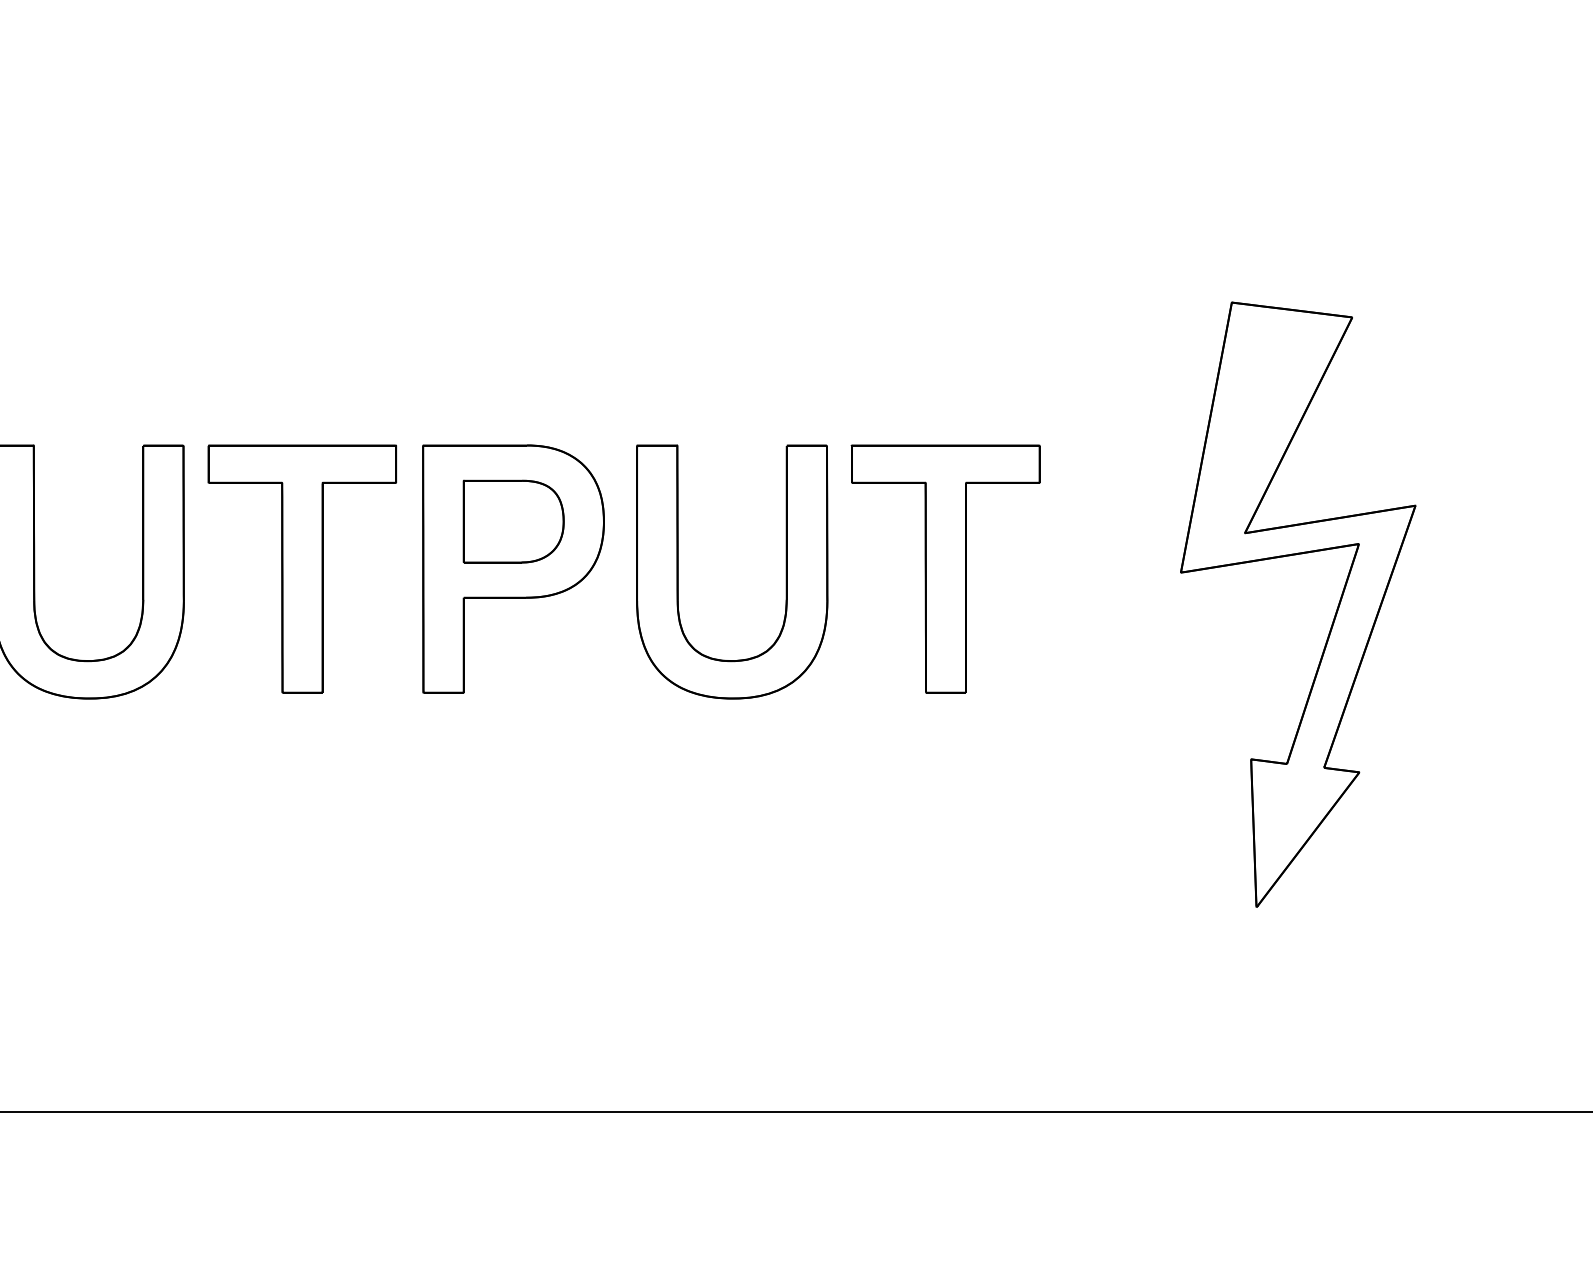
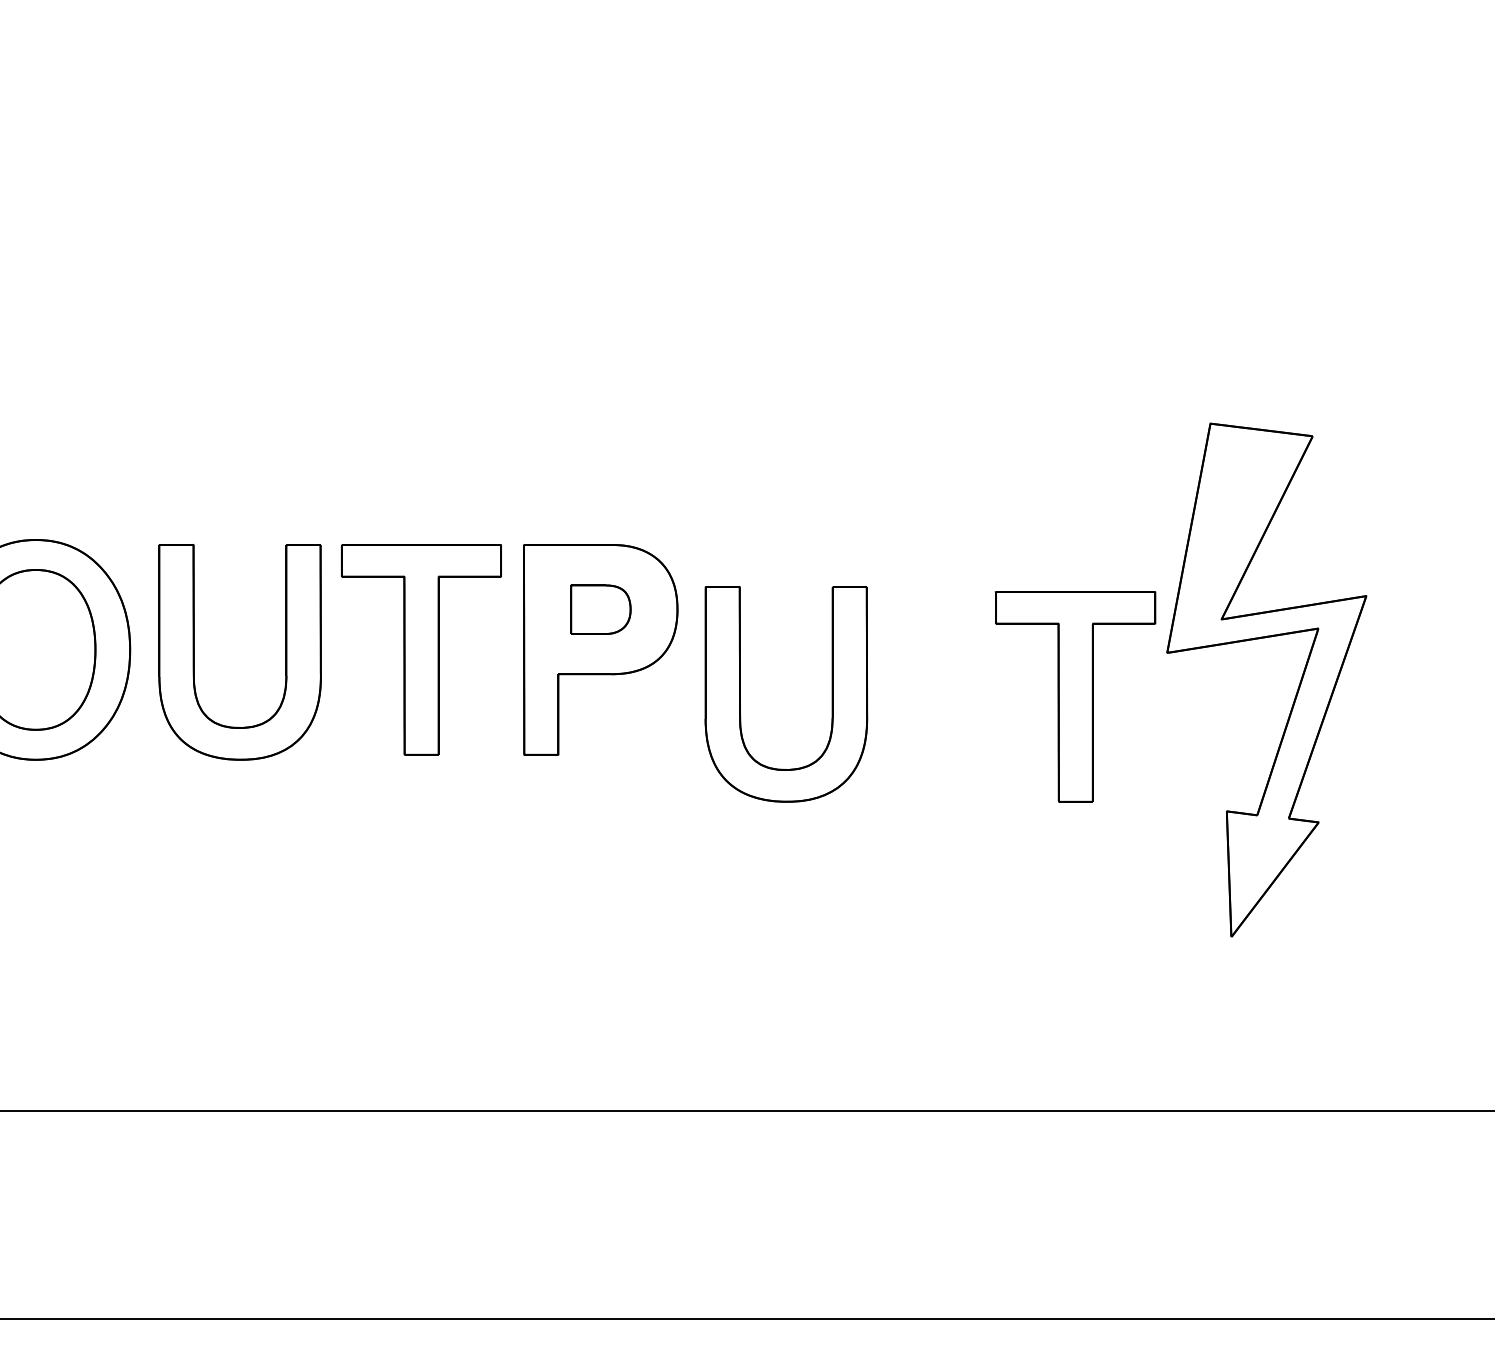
part: (513, 521) -> (600, 609), size x0.7
part: (945, 568) -> (1075, 696), moved
part: (785, 572) -> (831, 694), moved

